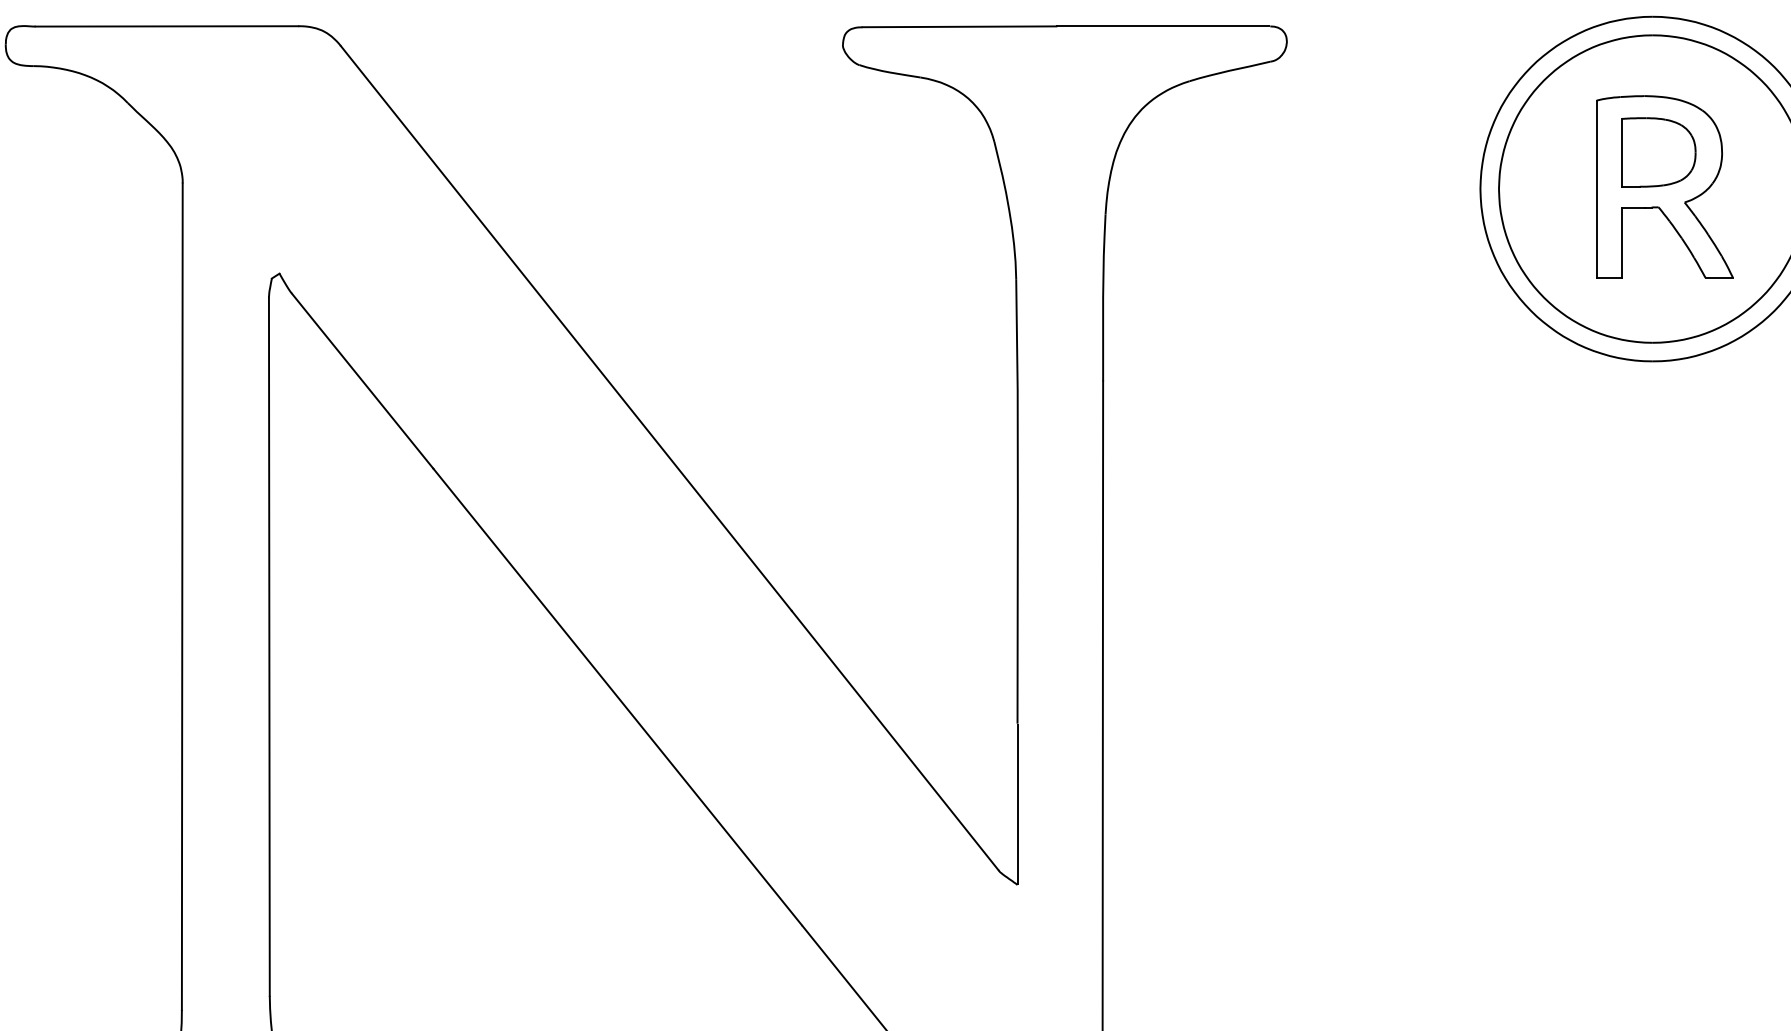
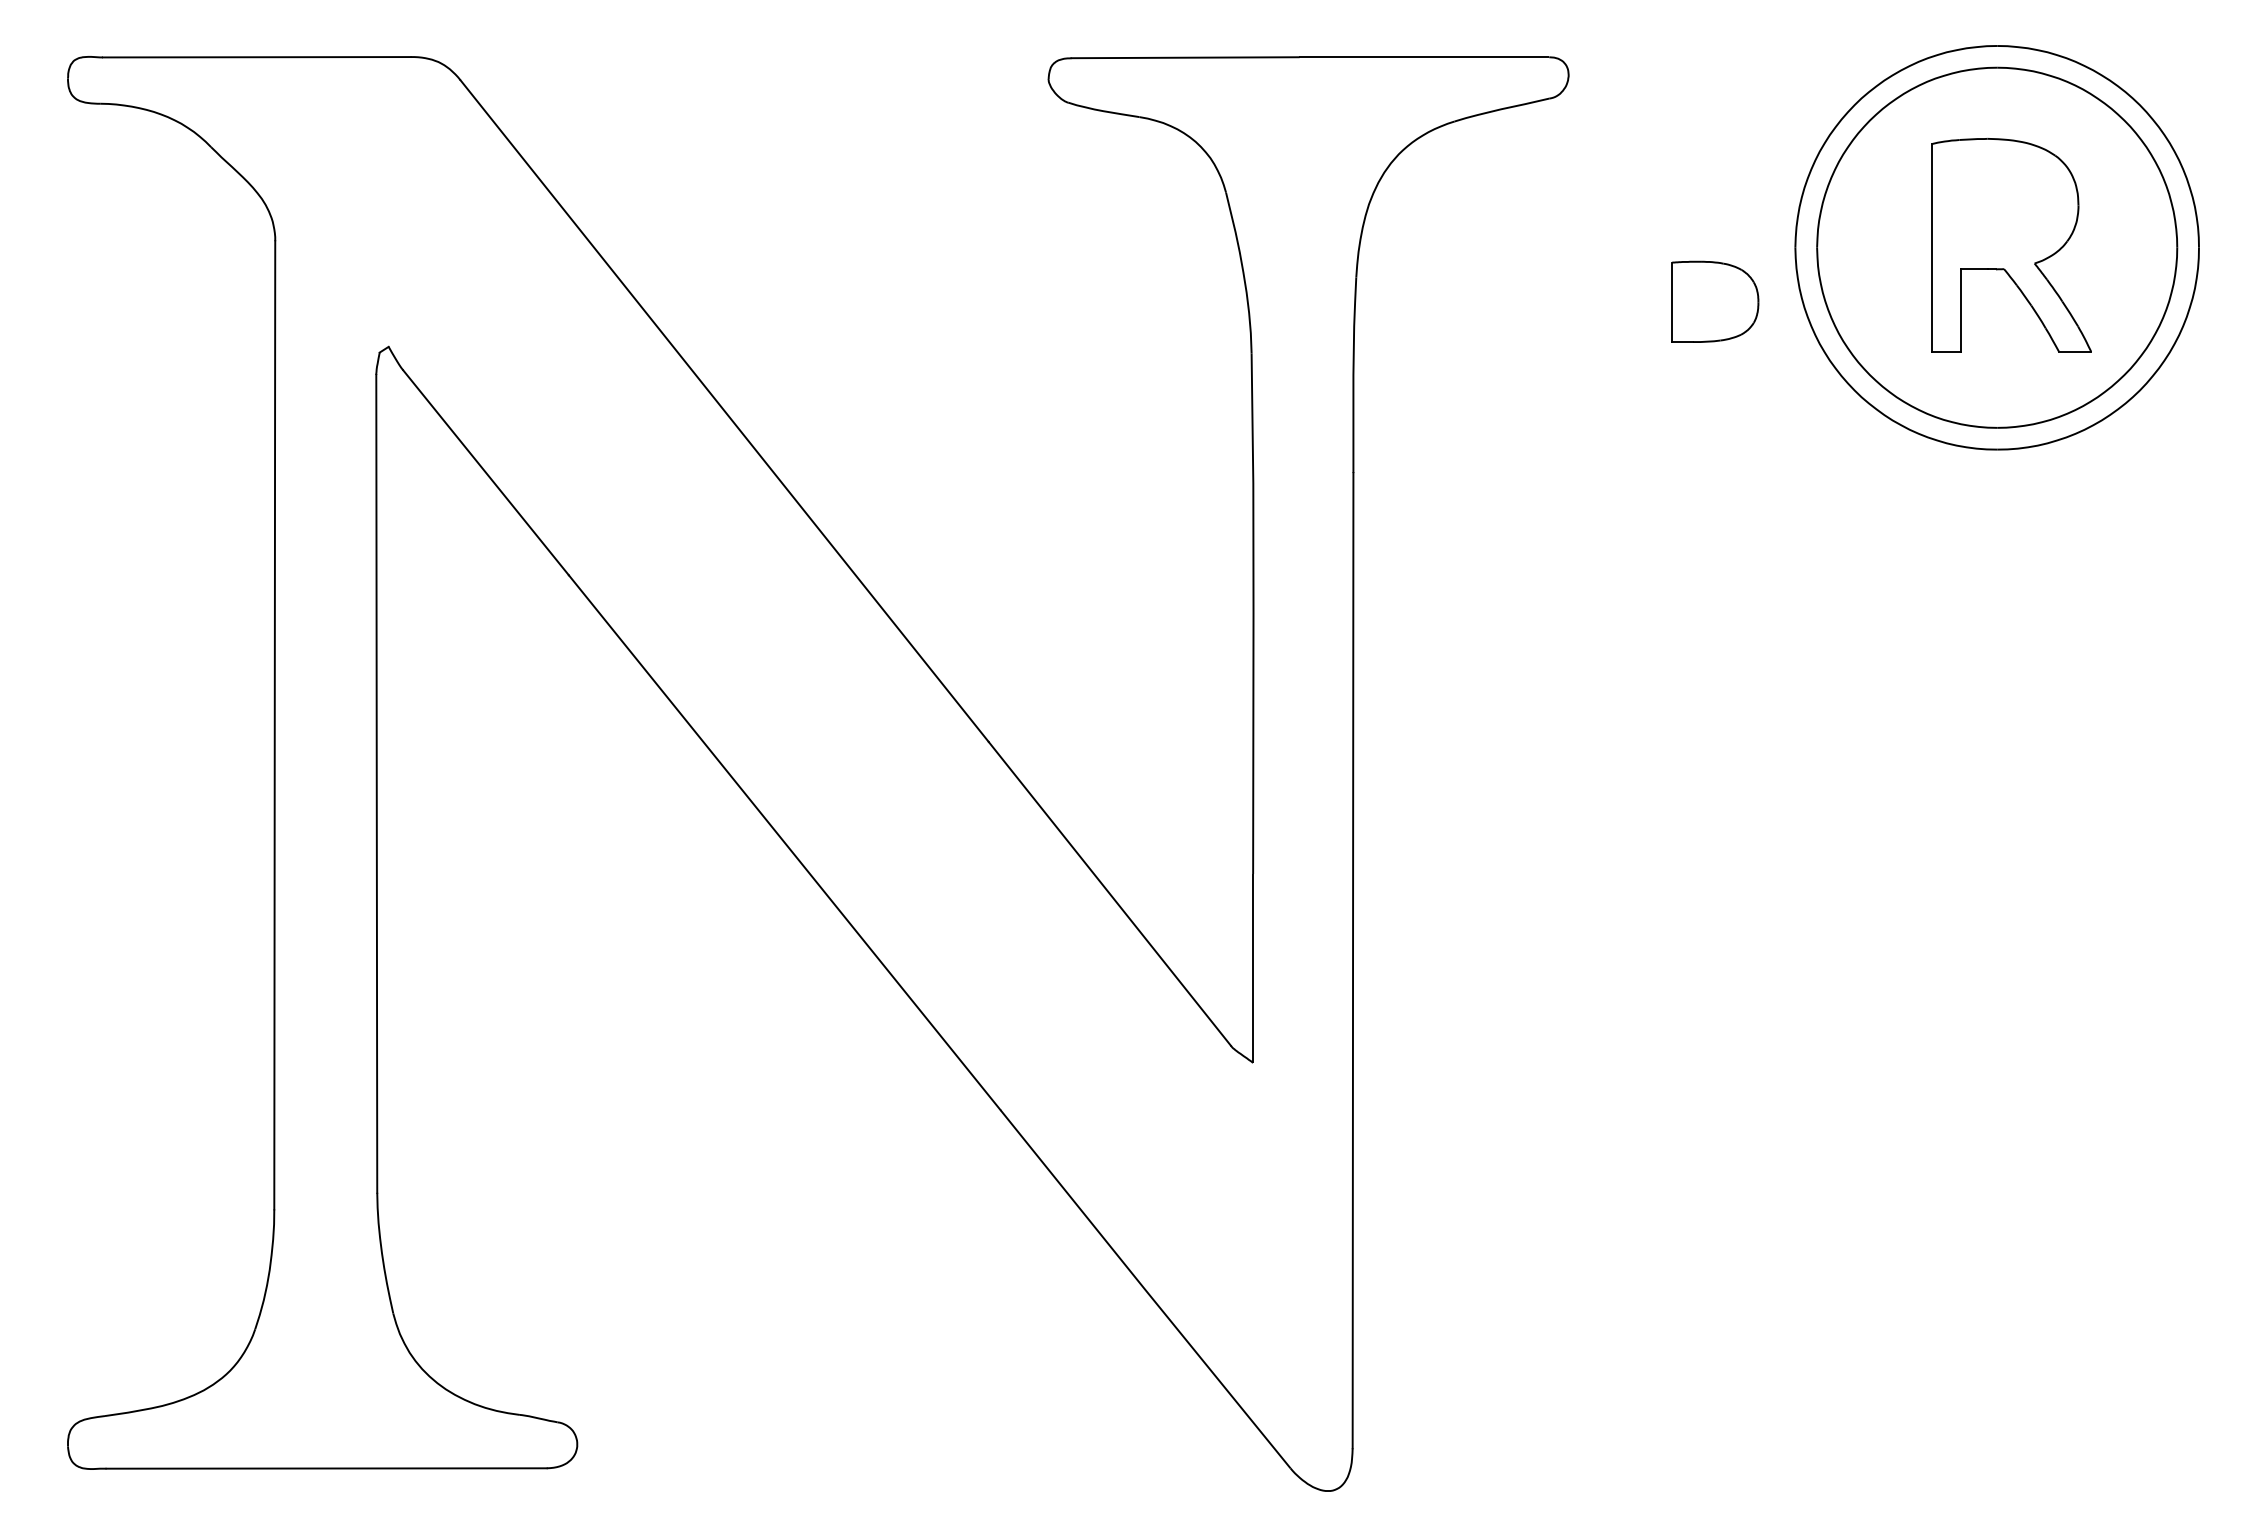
part: (1658, 152) -> (1715, 301), moved

